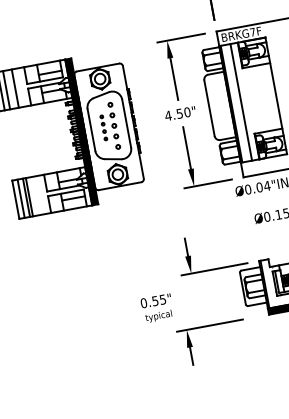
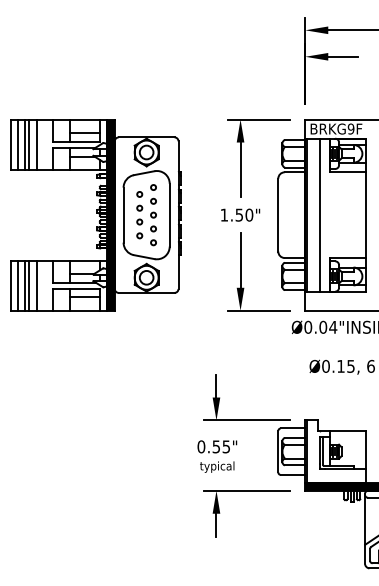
text: (252, 31) -> (350, 128), BRKG7F -> BRKG9F
line: (9, 89) -> (29, 144), added
text: (168, 115) -> (224, 214), 4.50" -> 1.50"
part: (103, 128) -> (139, 215), size x1.43
line: (34, 196) -> (36, 285), added
text: (157, 308) -> (217, 456), moved
part: (209, 326) -> (246, 491), moved

